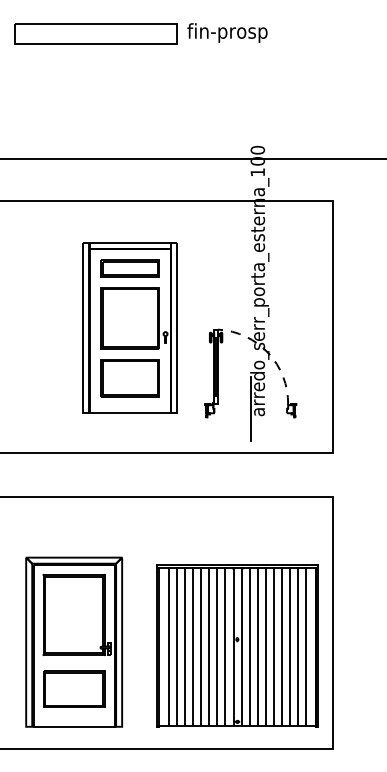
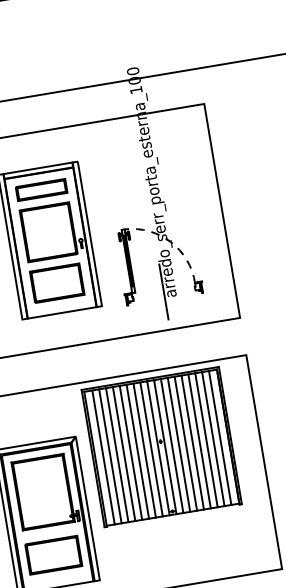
part: (237, 645) -> (161, 446), moved

